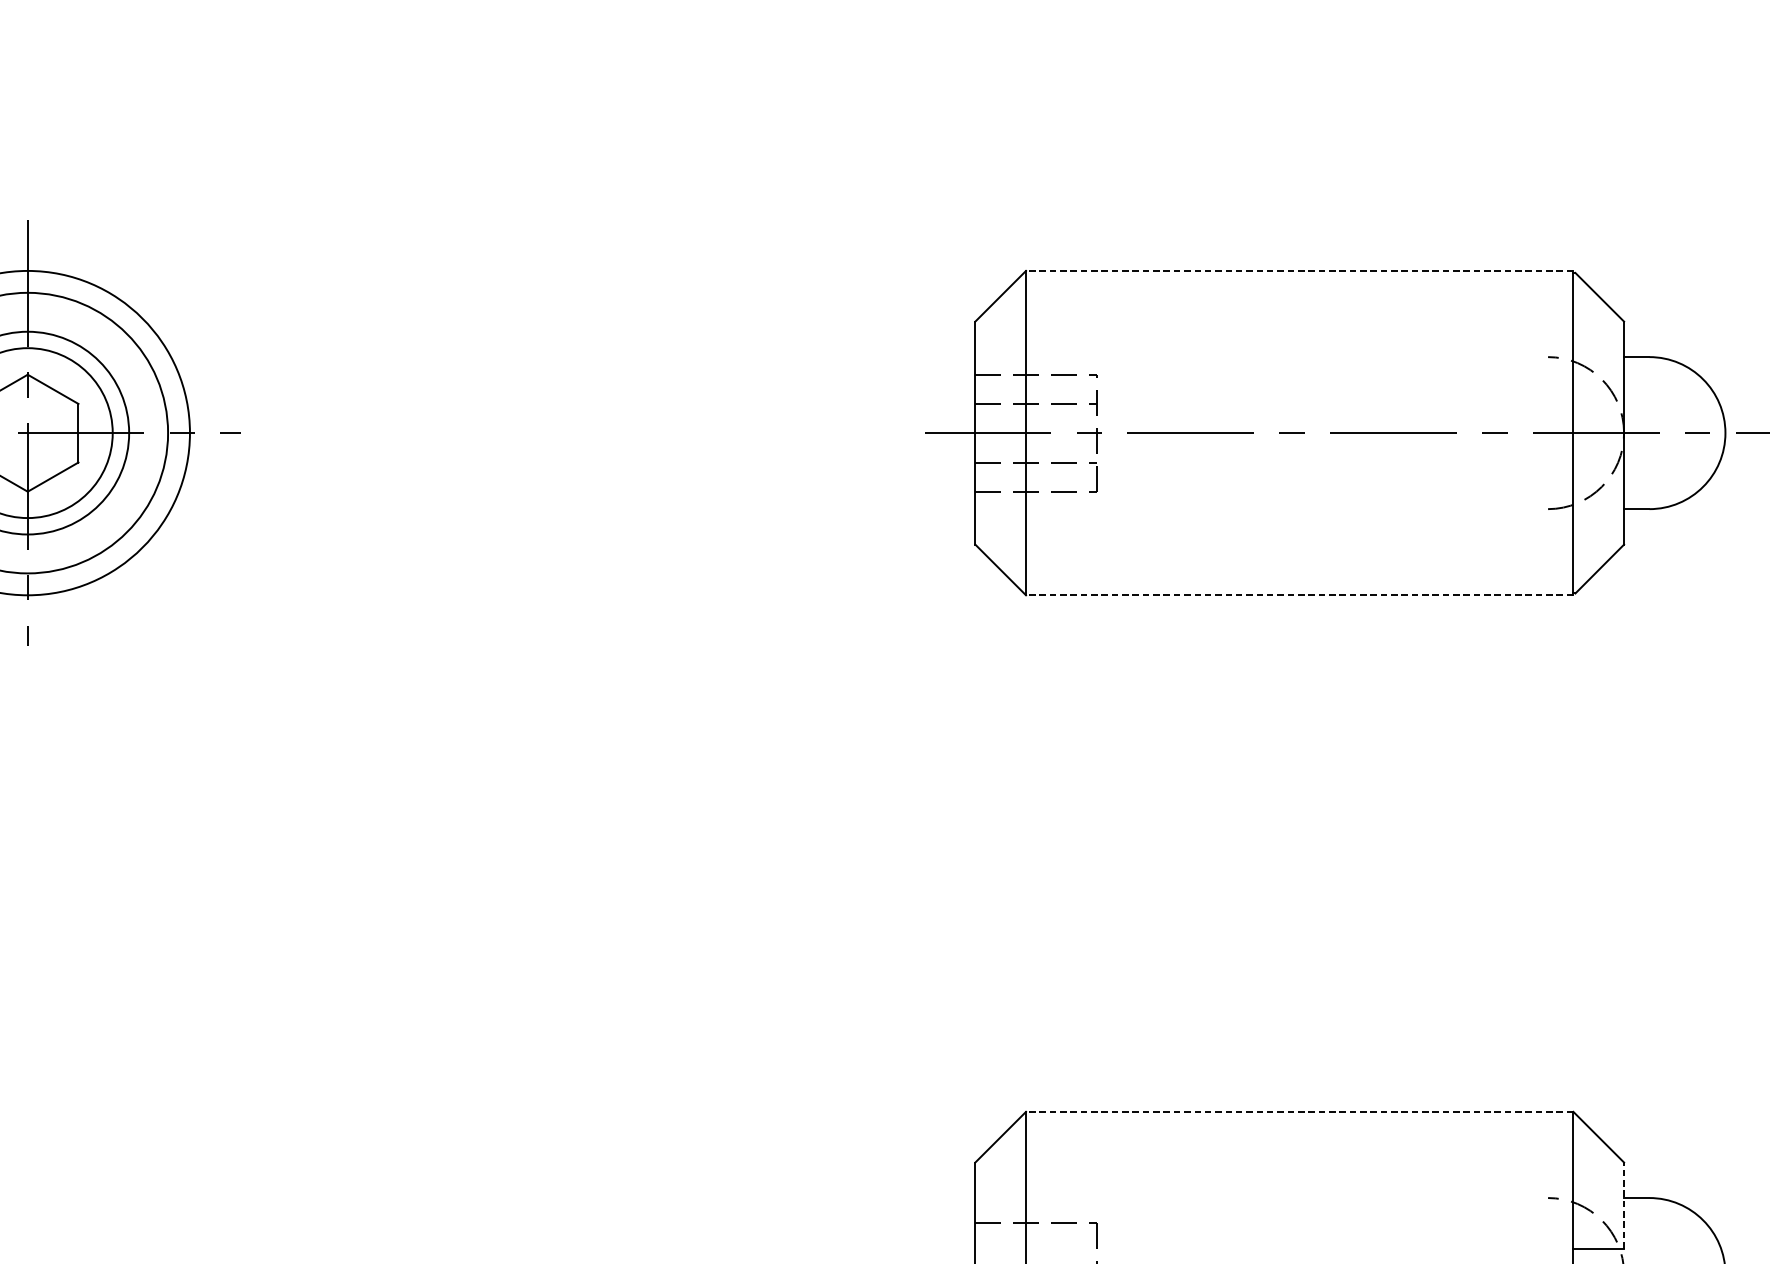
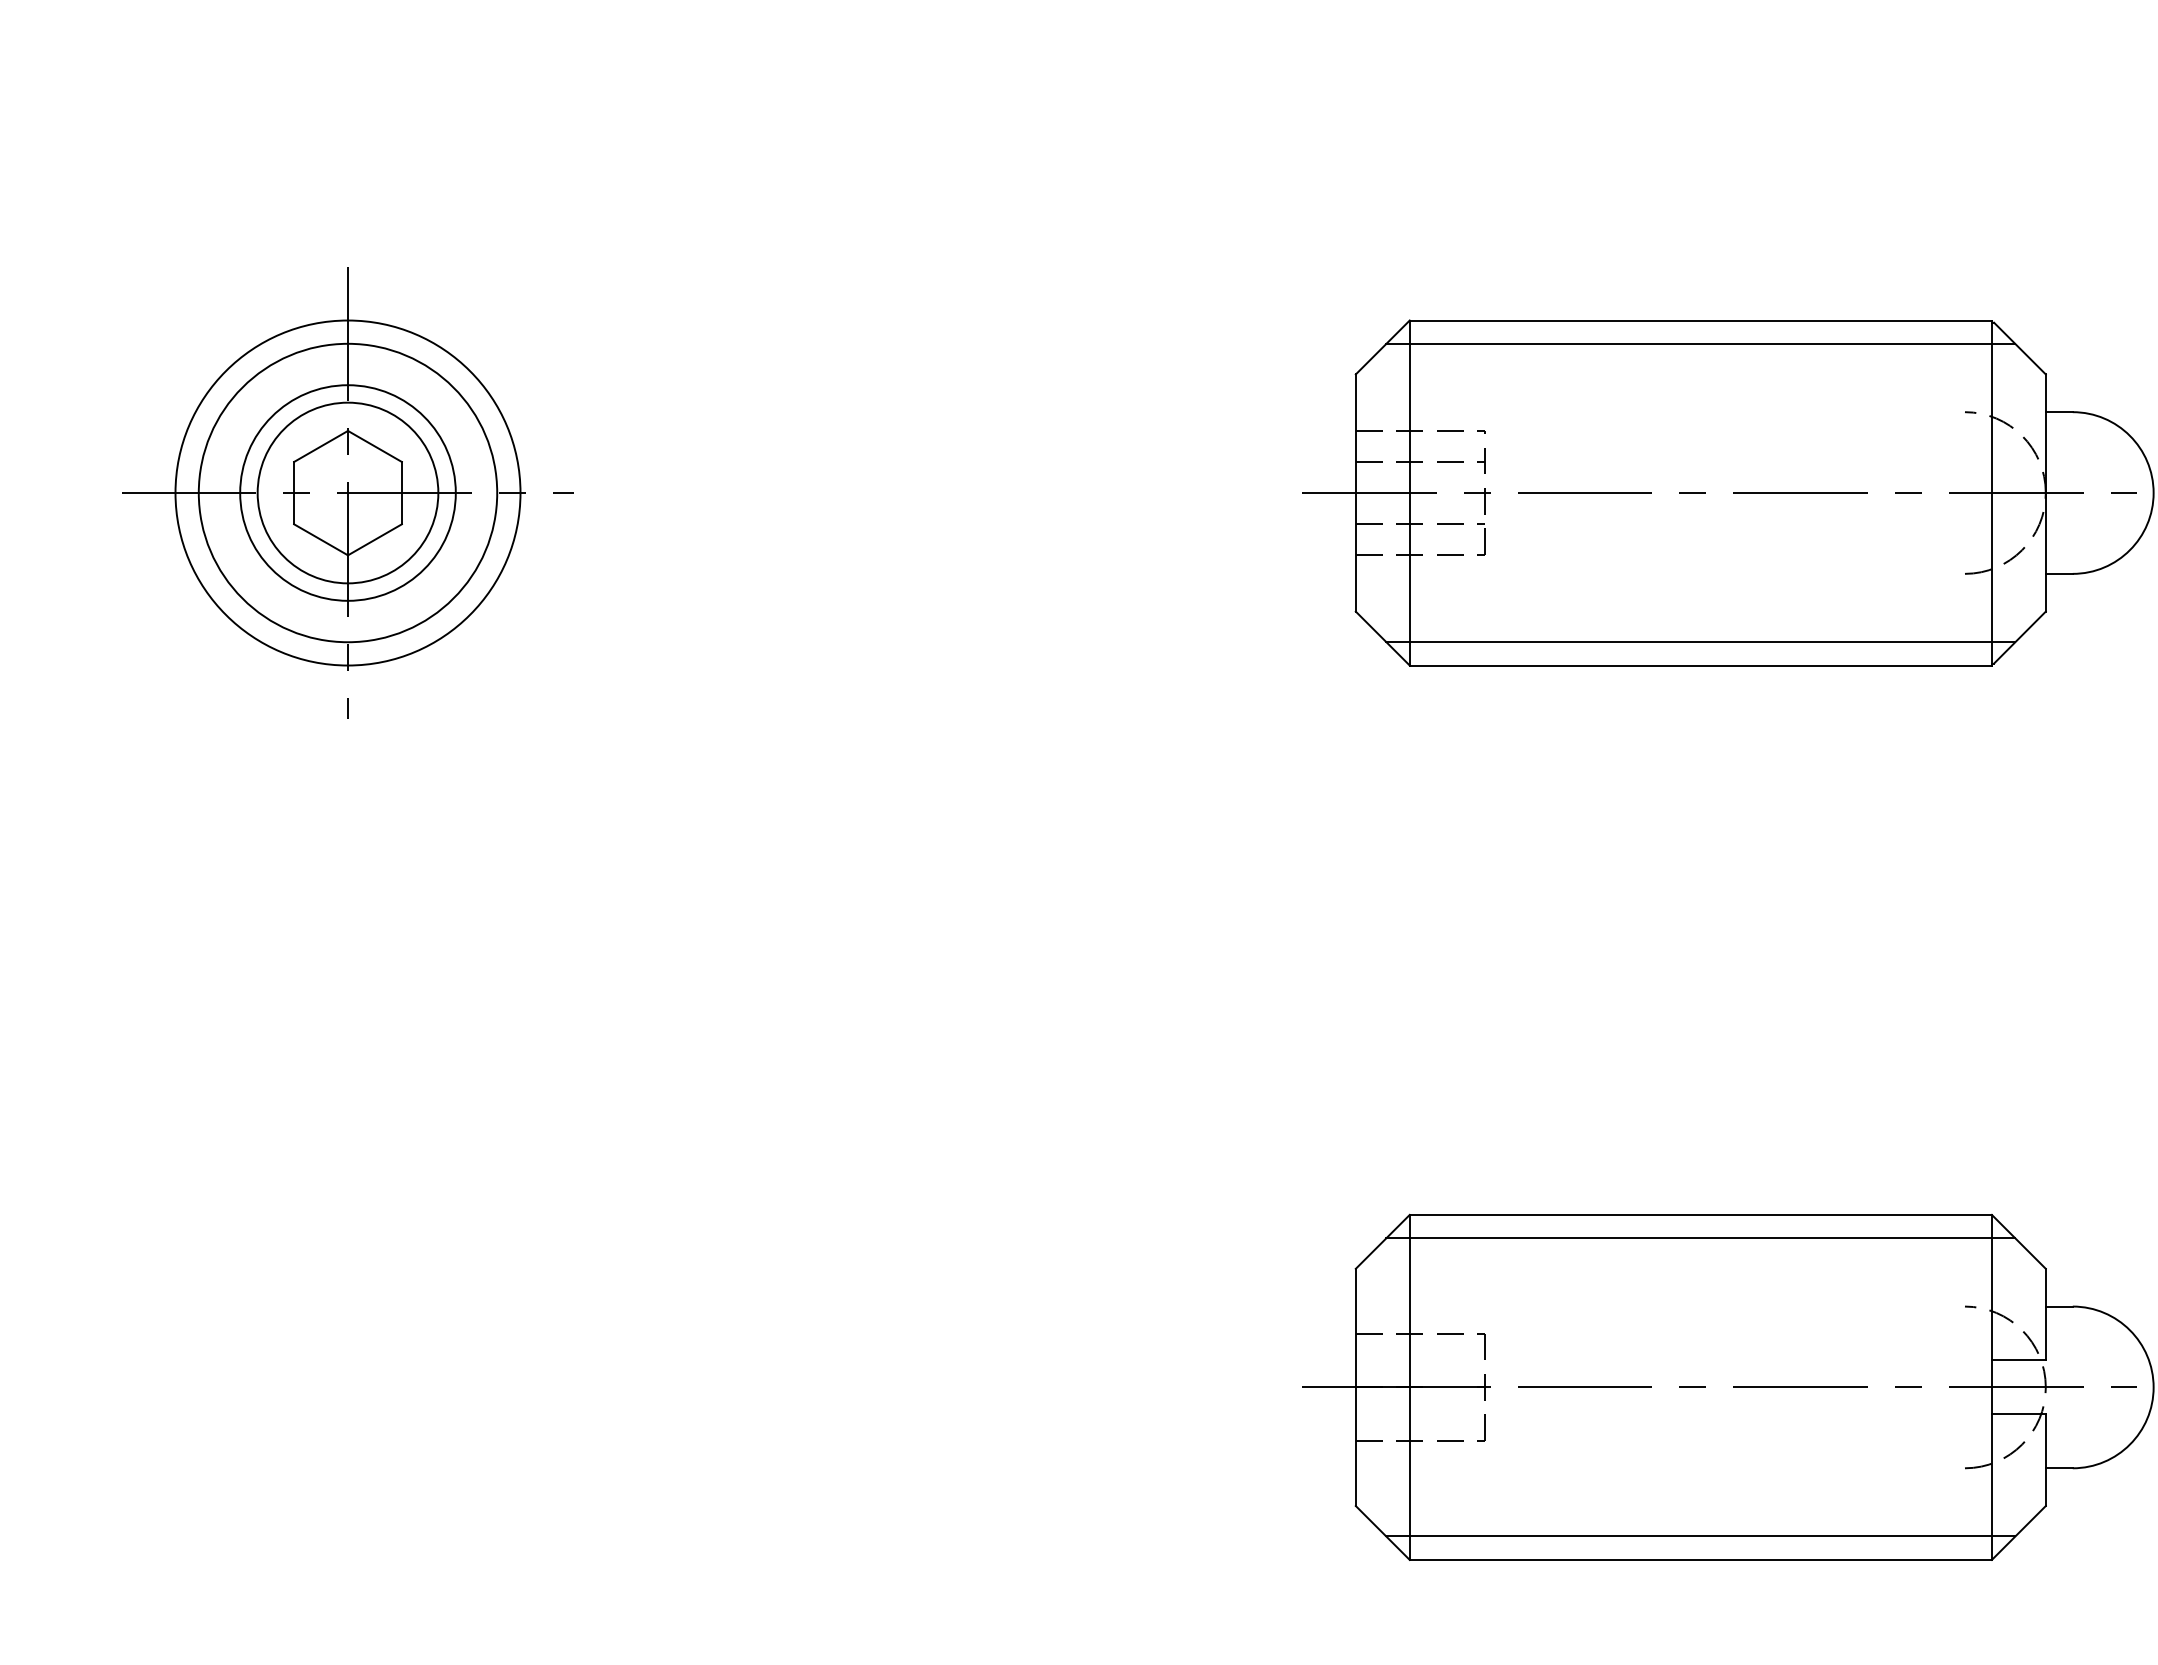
line: (1299, 270) -> (1700, 320), dashed -> solid
line: (1299, 293) -> (1700, 344), added
line: (1299, 573) -> (1700, 642), added
line: (1299, 595) -> (1700, 665), dashed -> solid
line: (1299, 1111) -> (1700, 1214), dashed -> solid
line: (1299, 1134) -> (1700, 1238), added
line: (1623, 1205) -> (2045, 1314), dashed -> solid

